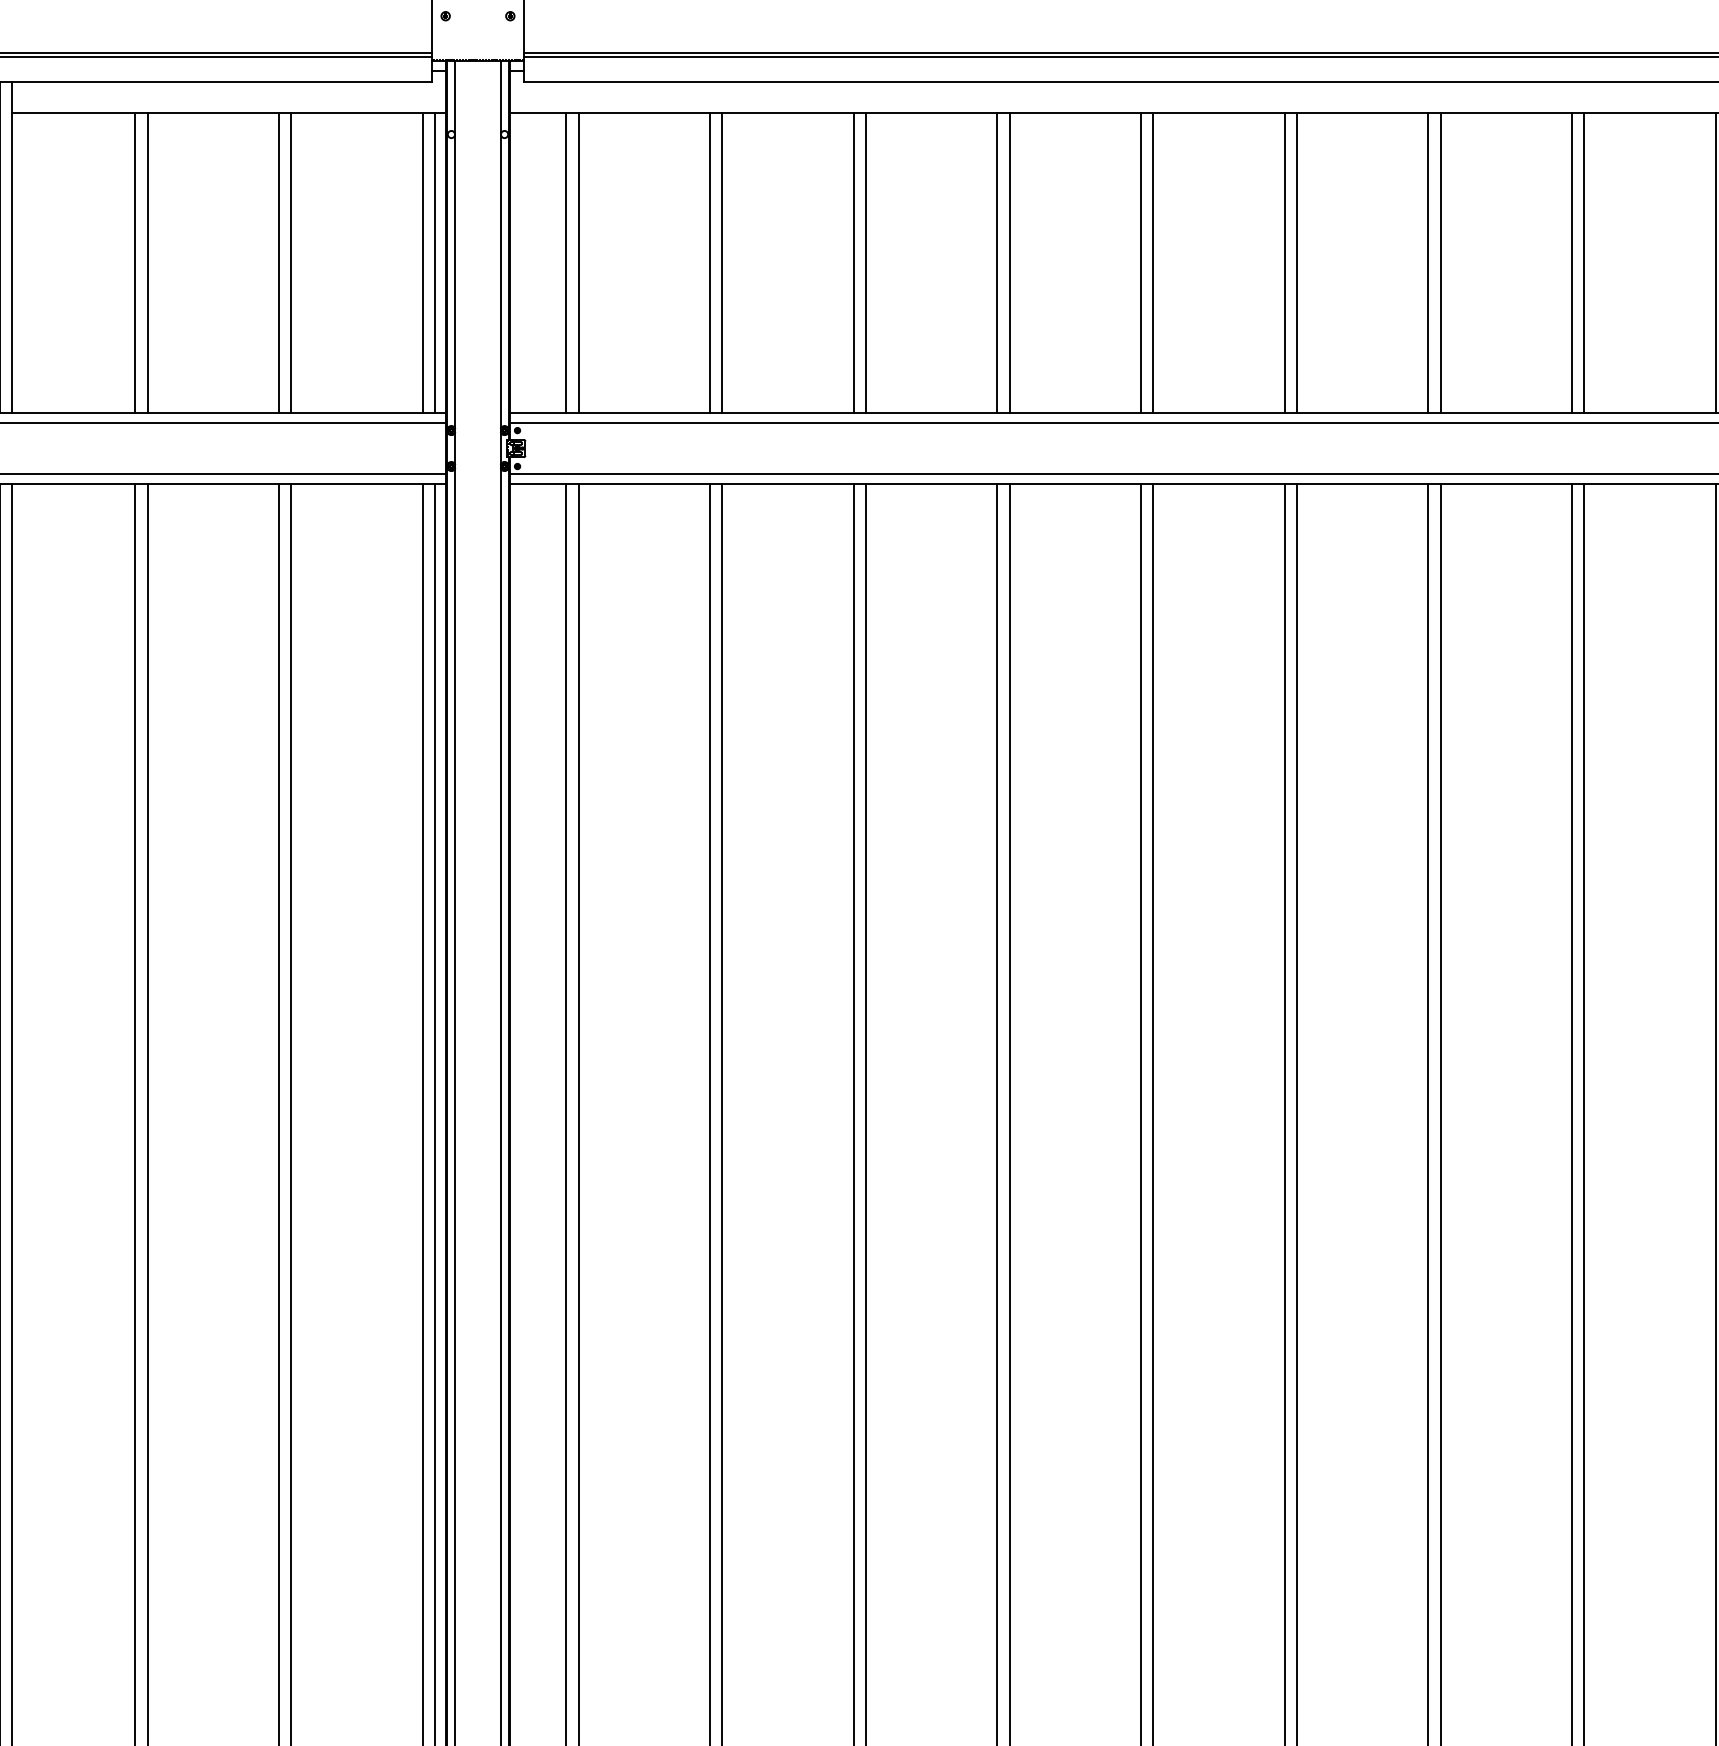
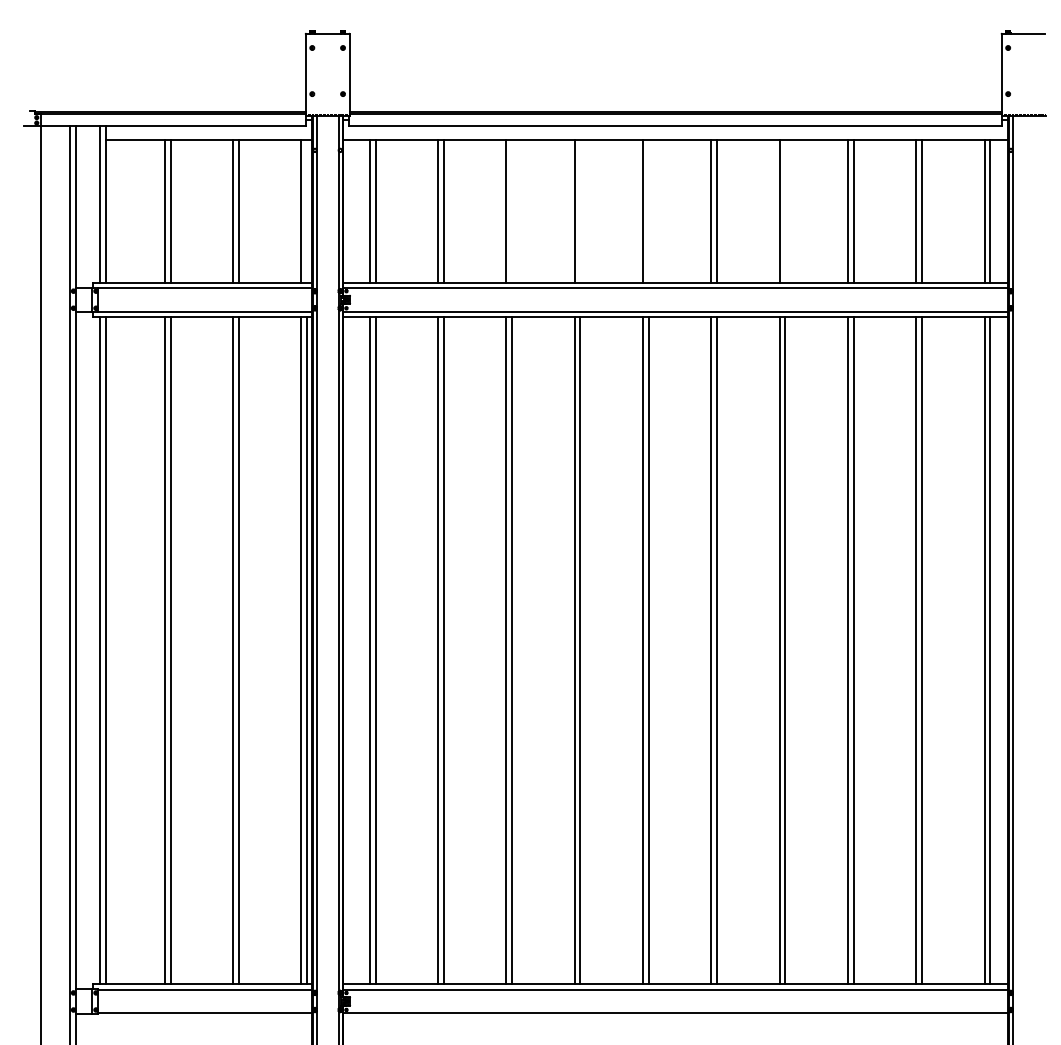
line: (435, 262) -> (307, 211), removed
line: (866, 262) -> (512, 211), removed
line: (1009, 262) -> (580, 211), removed
line: (1152, 262) -> (648, 211), removed
line: (1440, 262) -> (785, 211), removed

